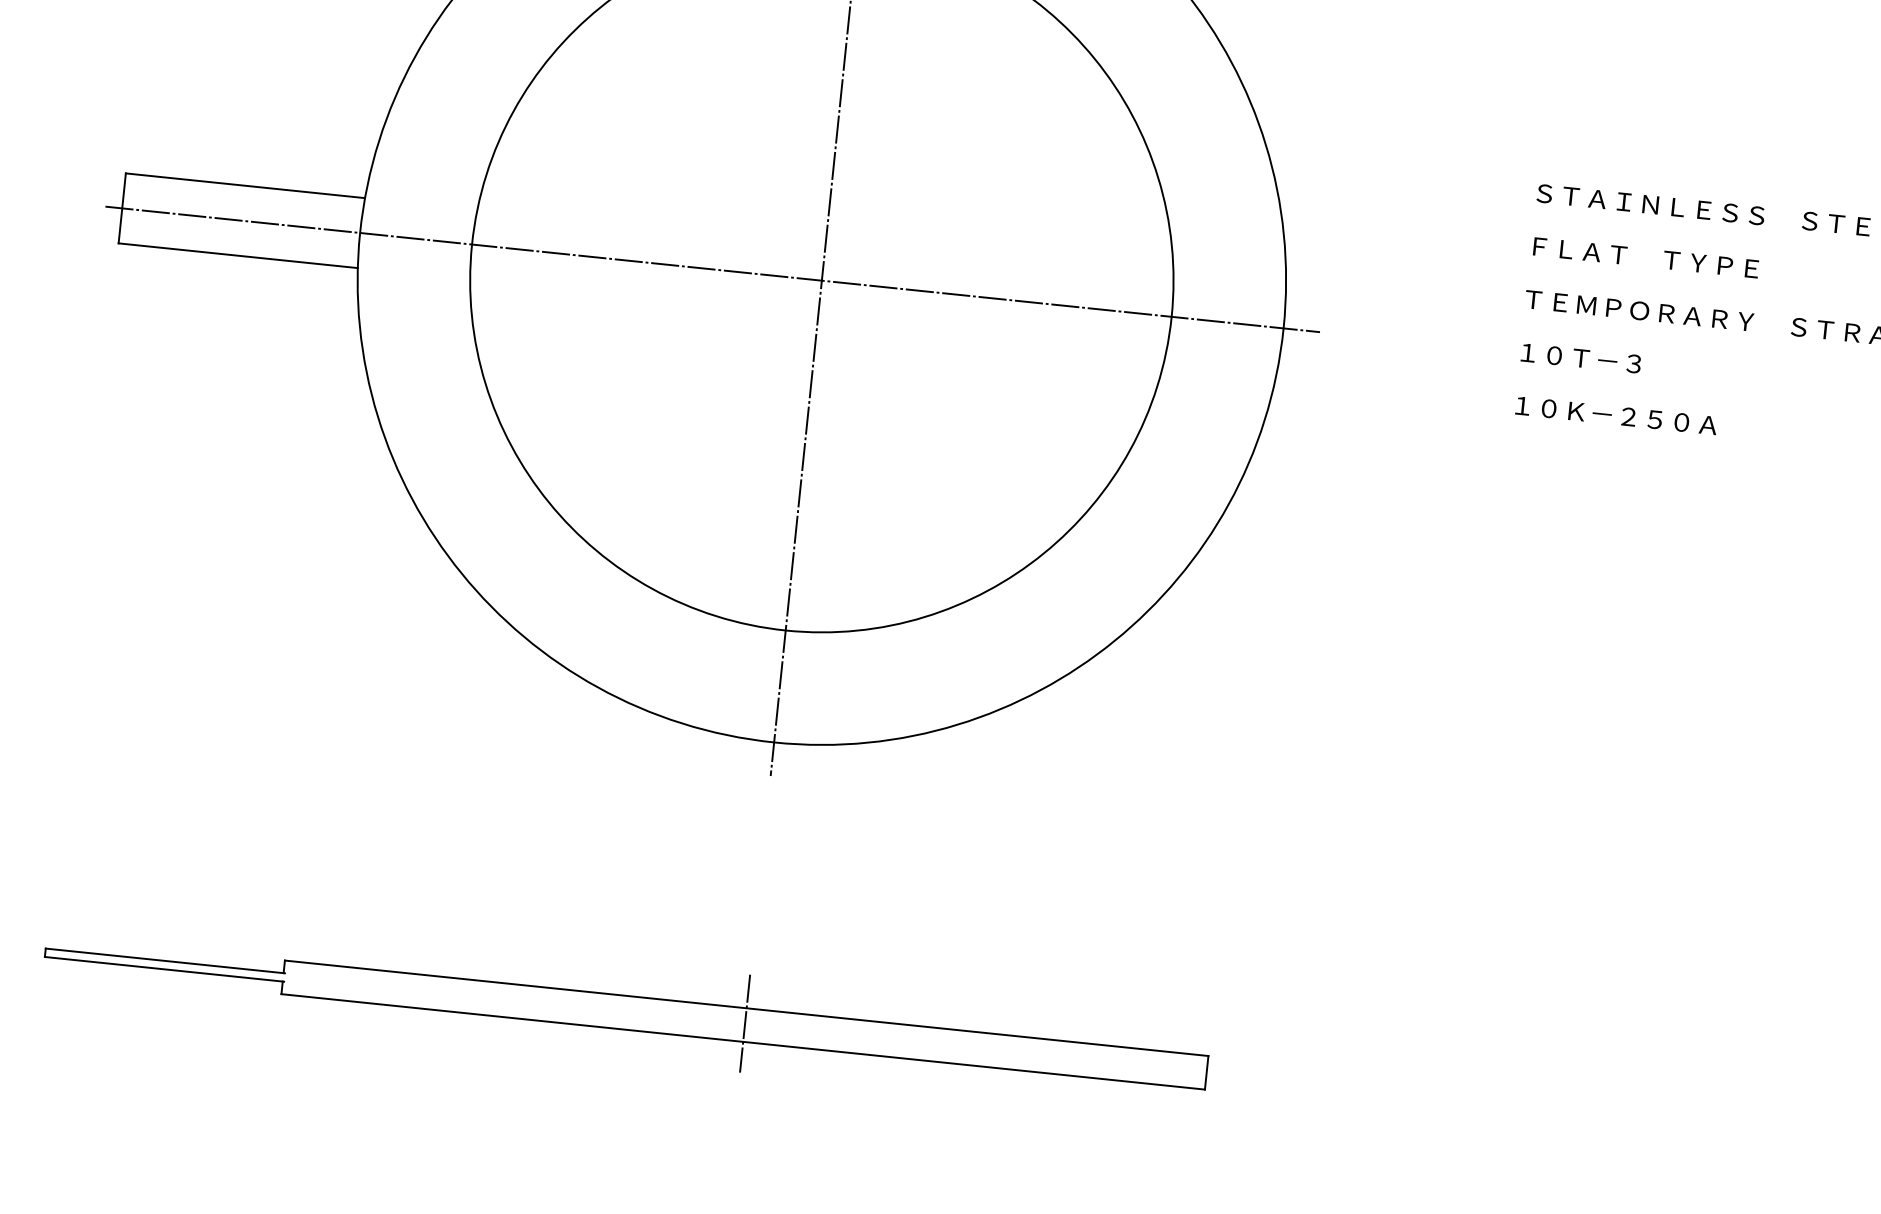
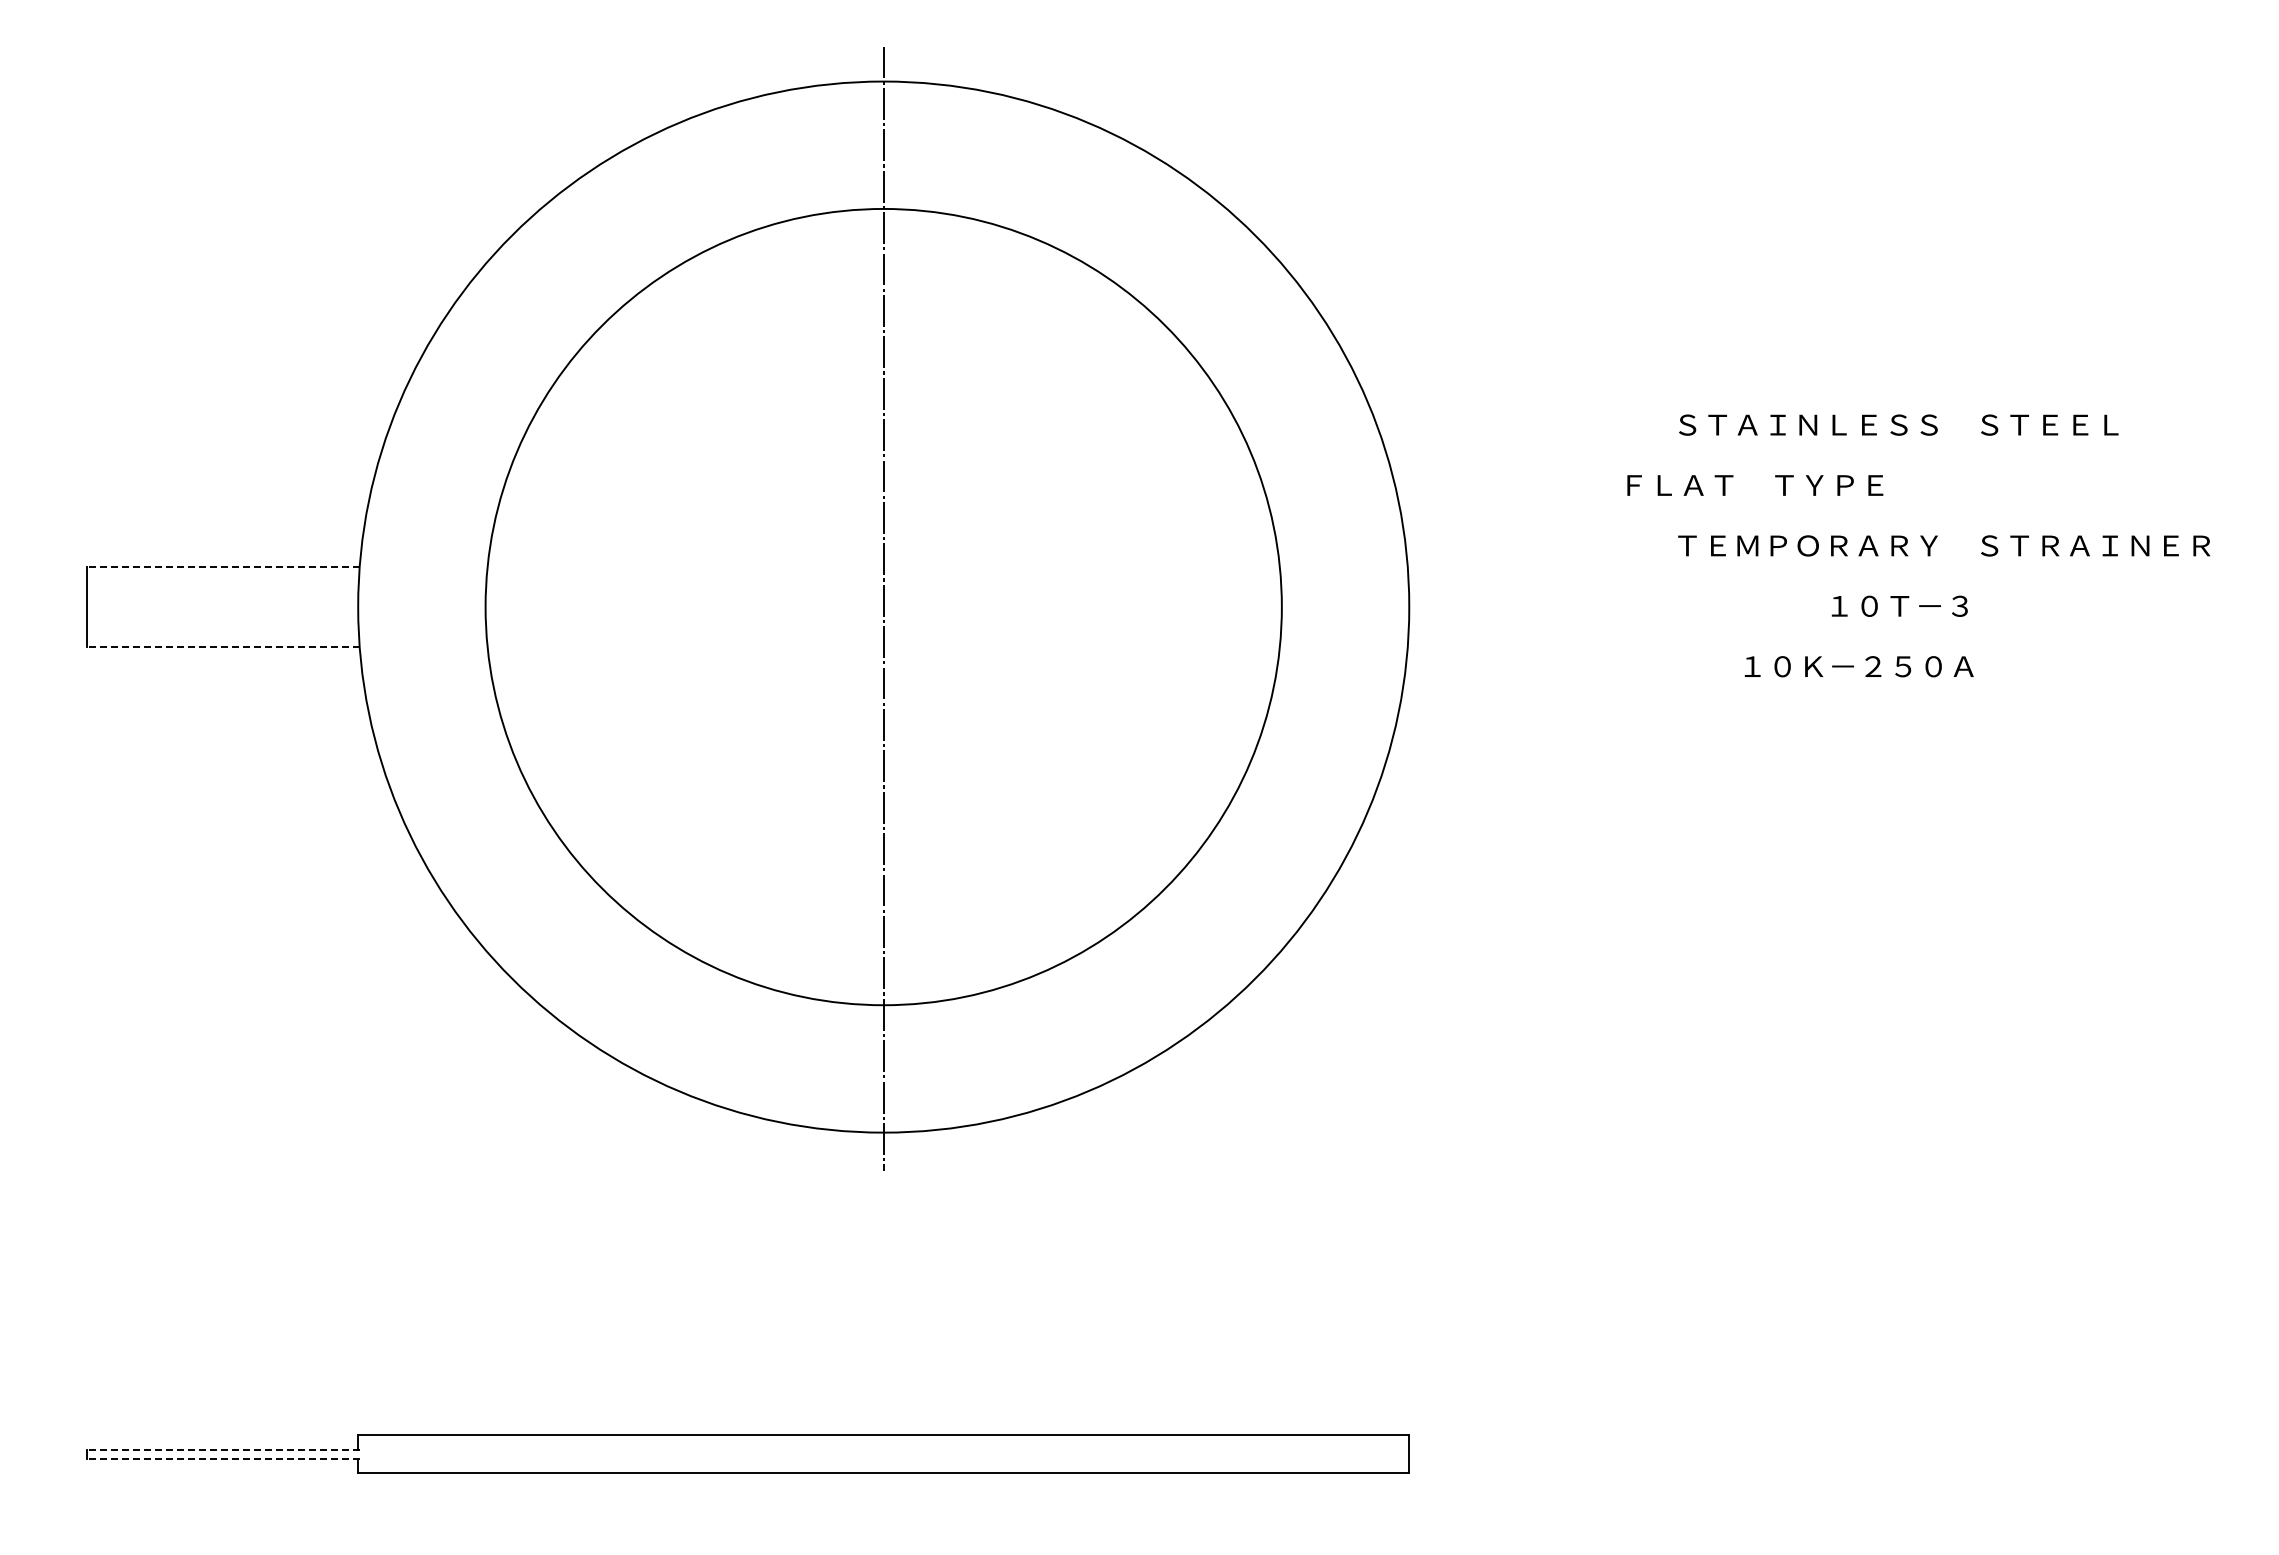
line: (245, 185) -> (223, 567), solid -> dashed
line: (238, 255) -> (223, 646), solid -> dashed
text: (1646, 257) -> (1755, 485), moved
line: (712, 269) -> (759, 607), removed
text: (1580, 357) -> (1899, 605), moved
text: (1615, 415) -> (1858, 666), moved
line: (165, 960) -> (223, 1449), solid -> dashed
line: (164, 969) -> (223, 1459), solid -> dashed
line: (744, 1023) -> (883, 1452), removed

